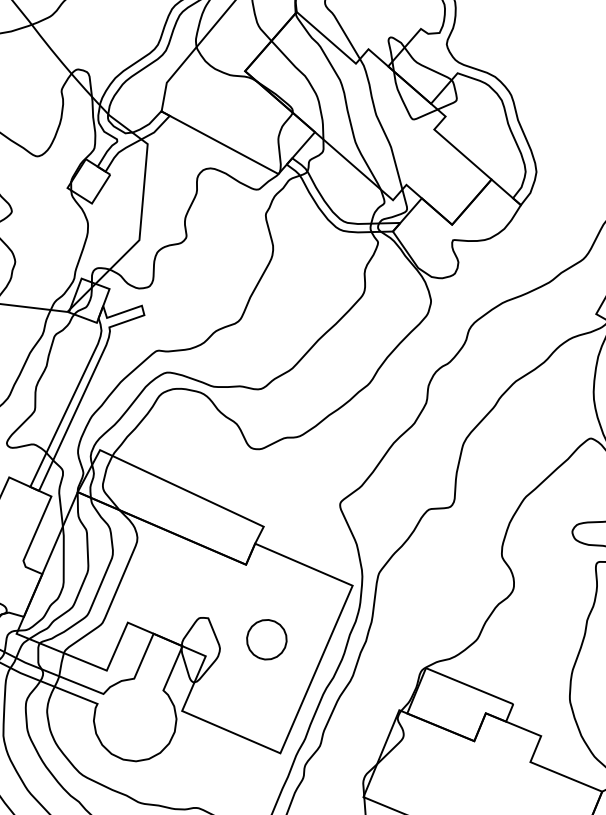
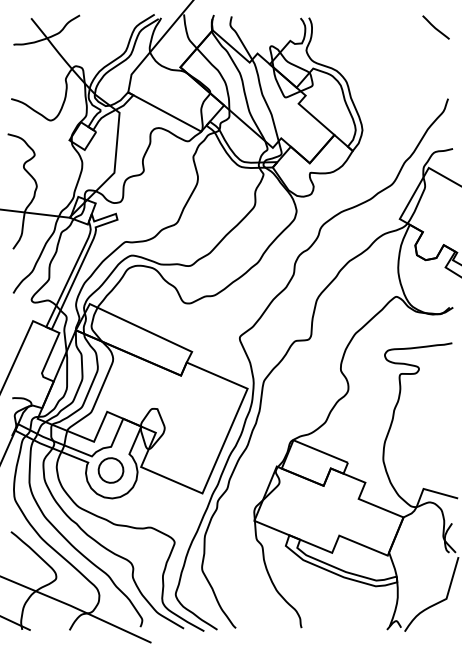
part: (265, 639) -> (110, 470), moved

